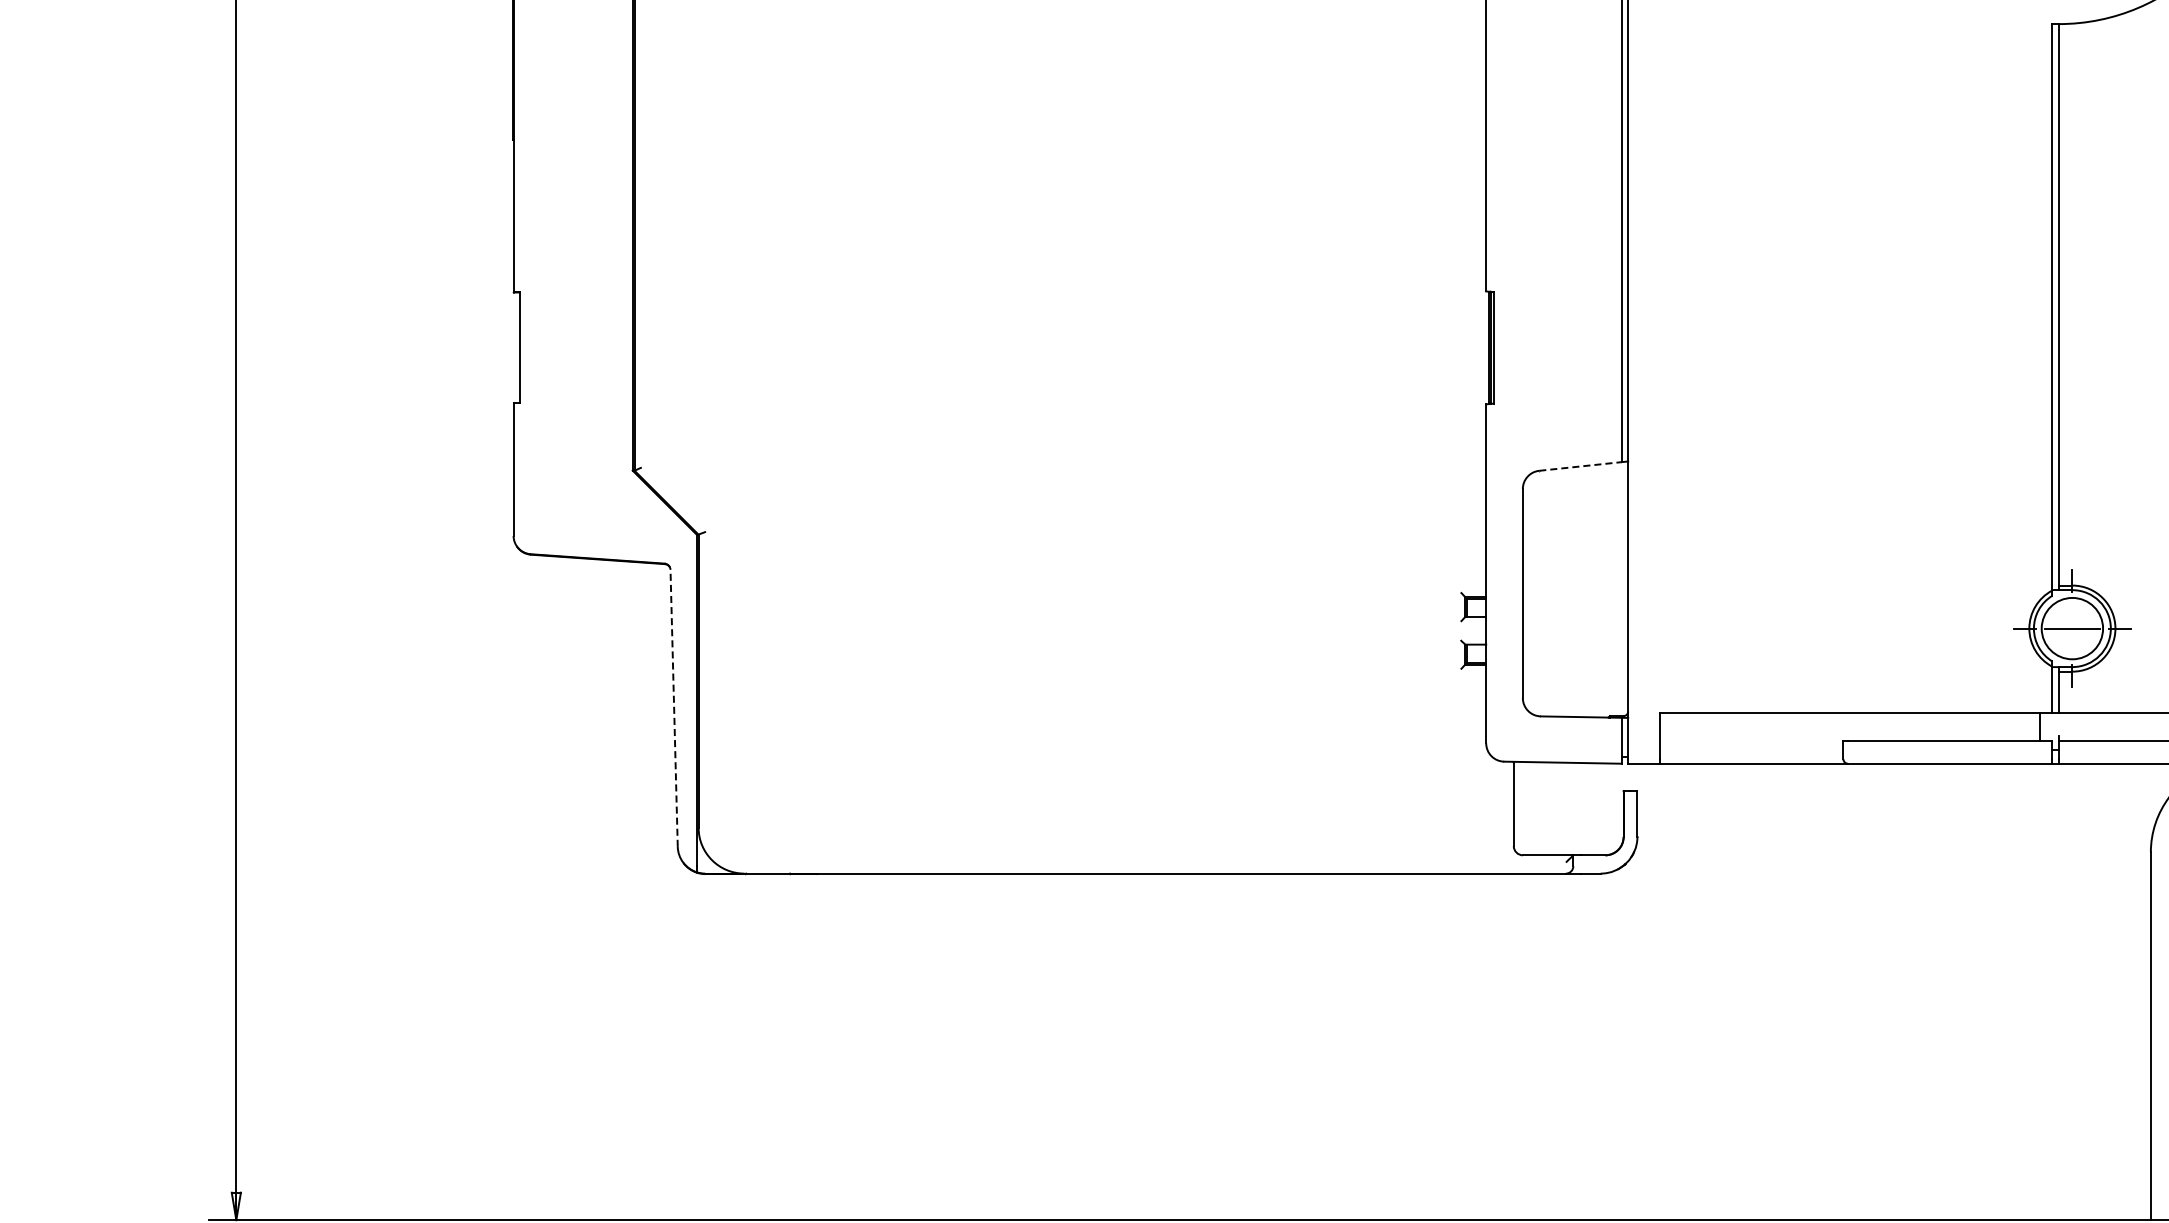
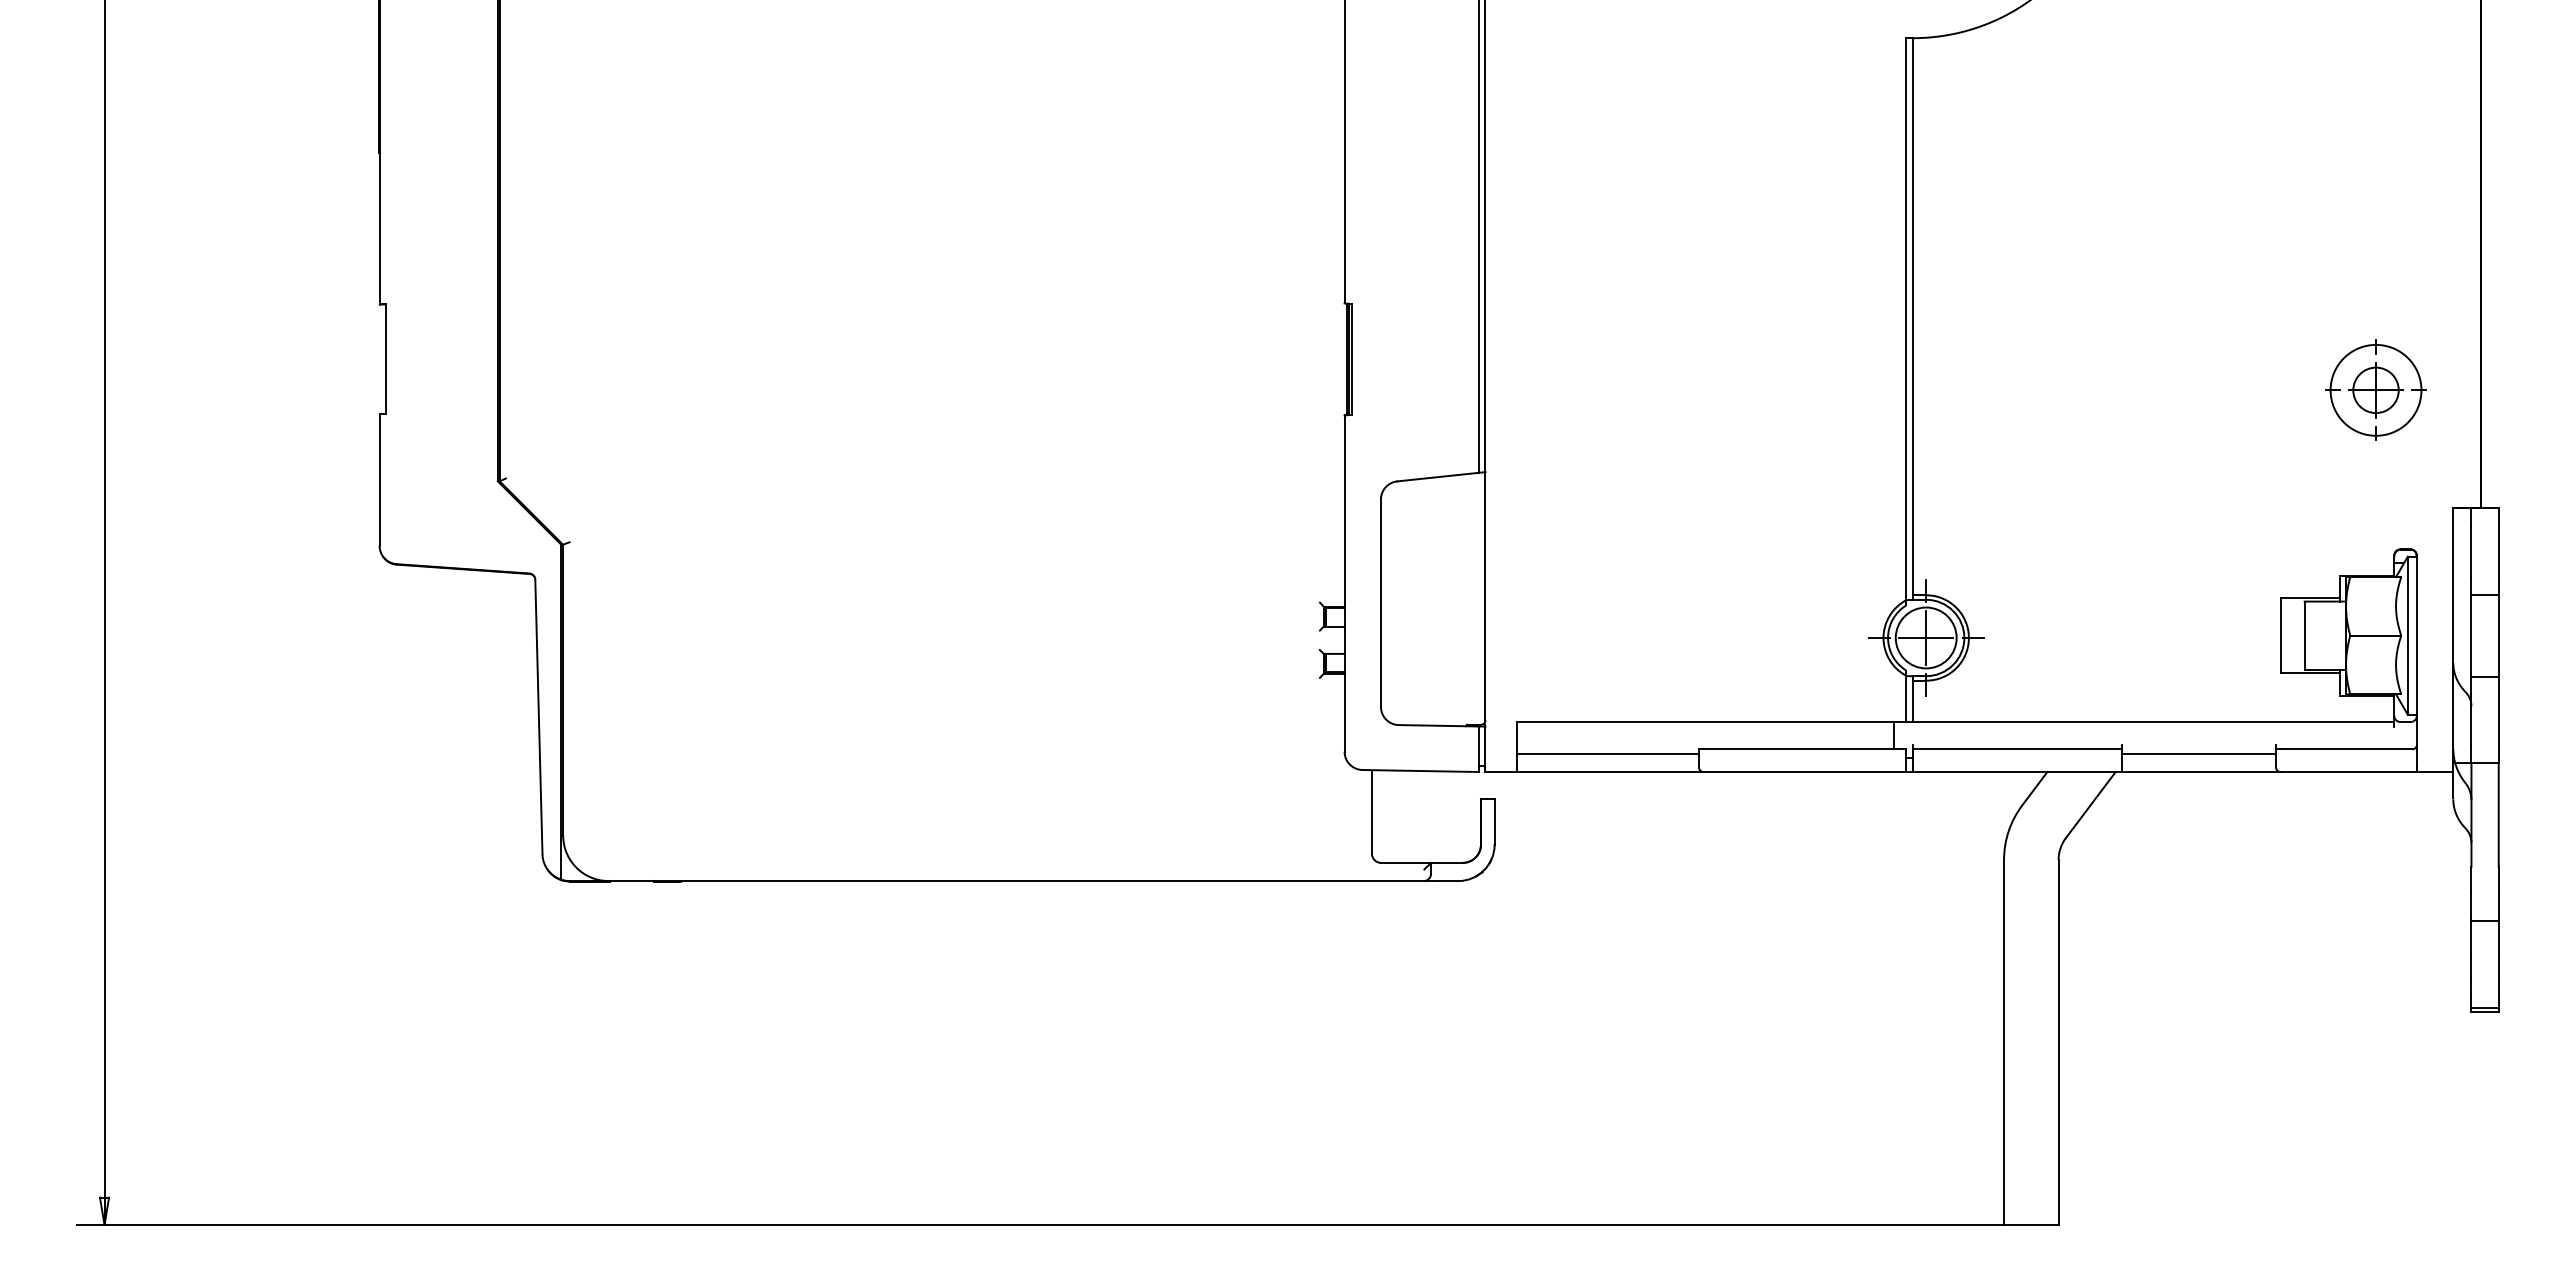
line: (1580, 466) -> (1438, 477), dashed -> solid
line: (2072, 628) -> (1926, 637), added
line: (673, 707) -> (538, 716), dashed -> solid
line: (1752, 745) -> (1608, 753), added

